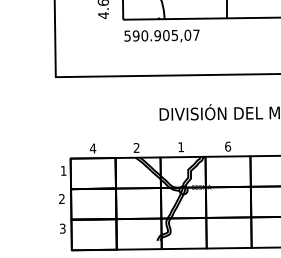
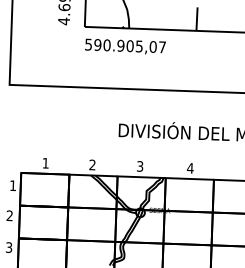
text: (227, 146) -> (189, 168), 6 -> 4
text: (180, 147) -> (139, 166), 1 -> 3
text: (92, 148) -> (45, 163), 4 -> 1

